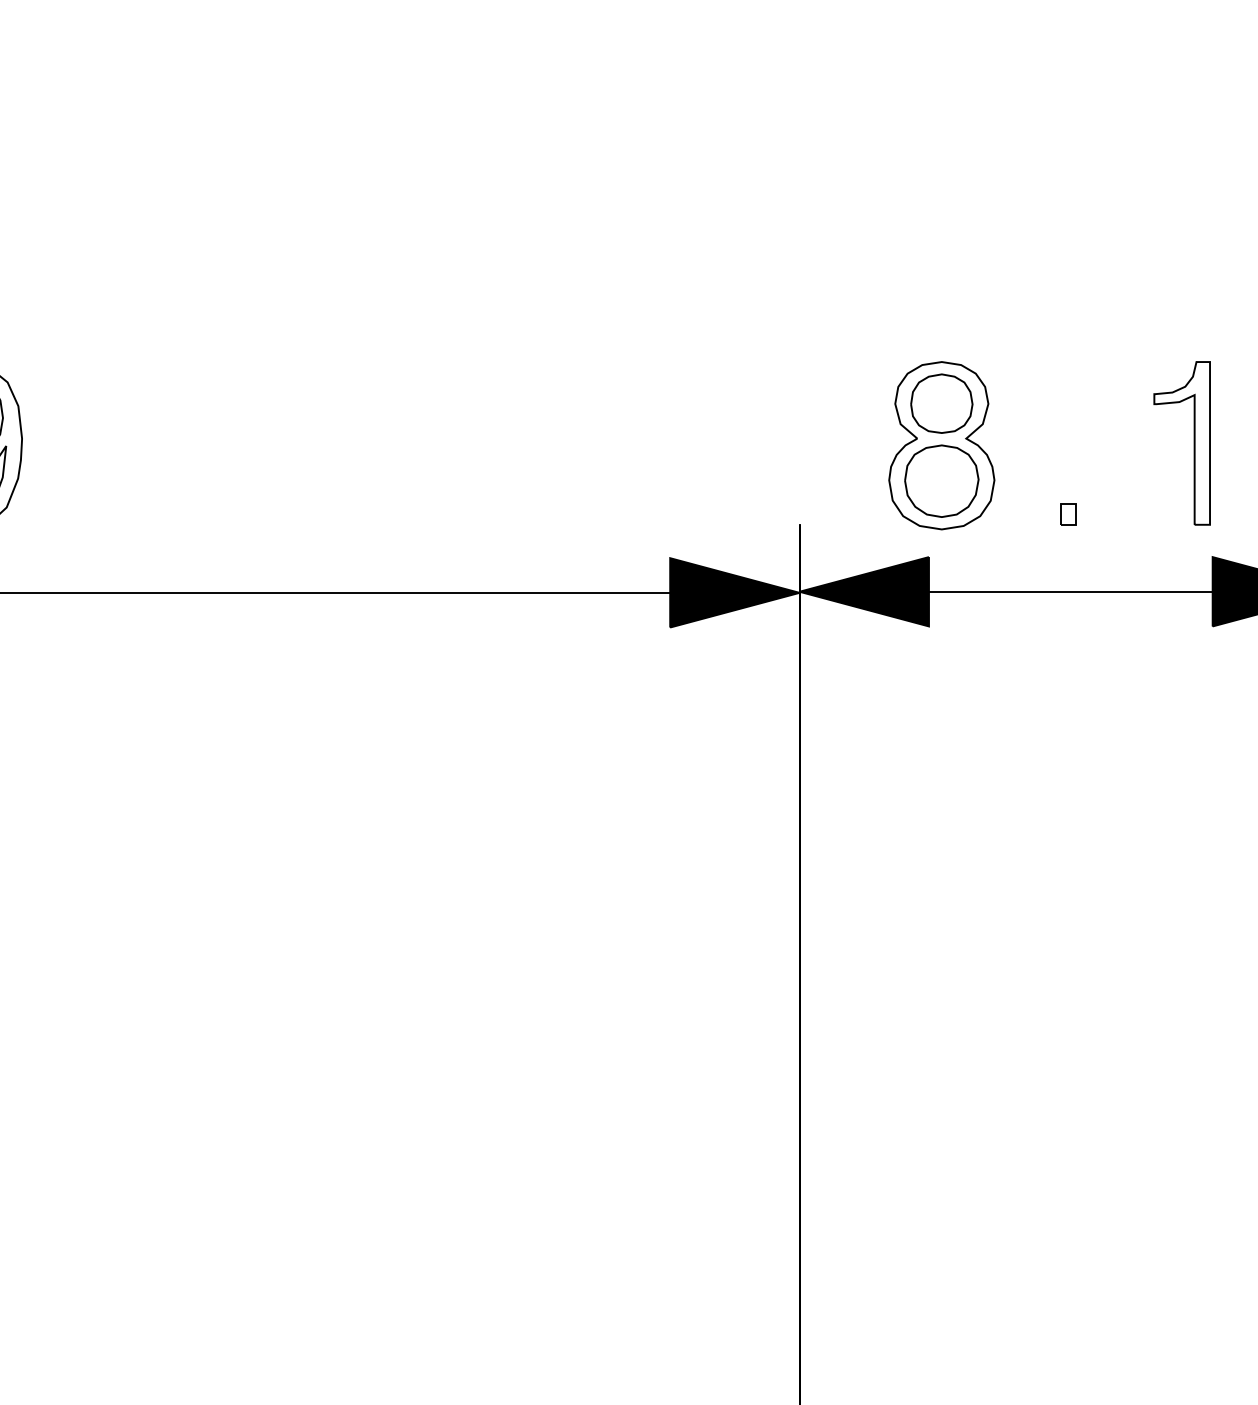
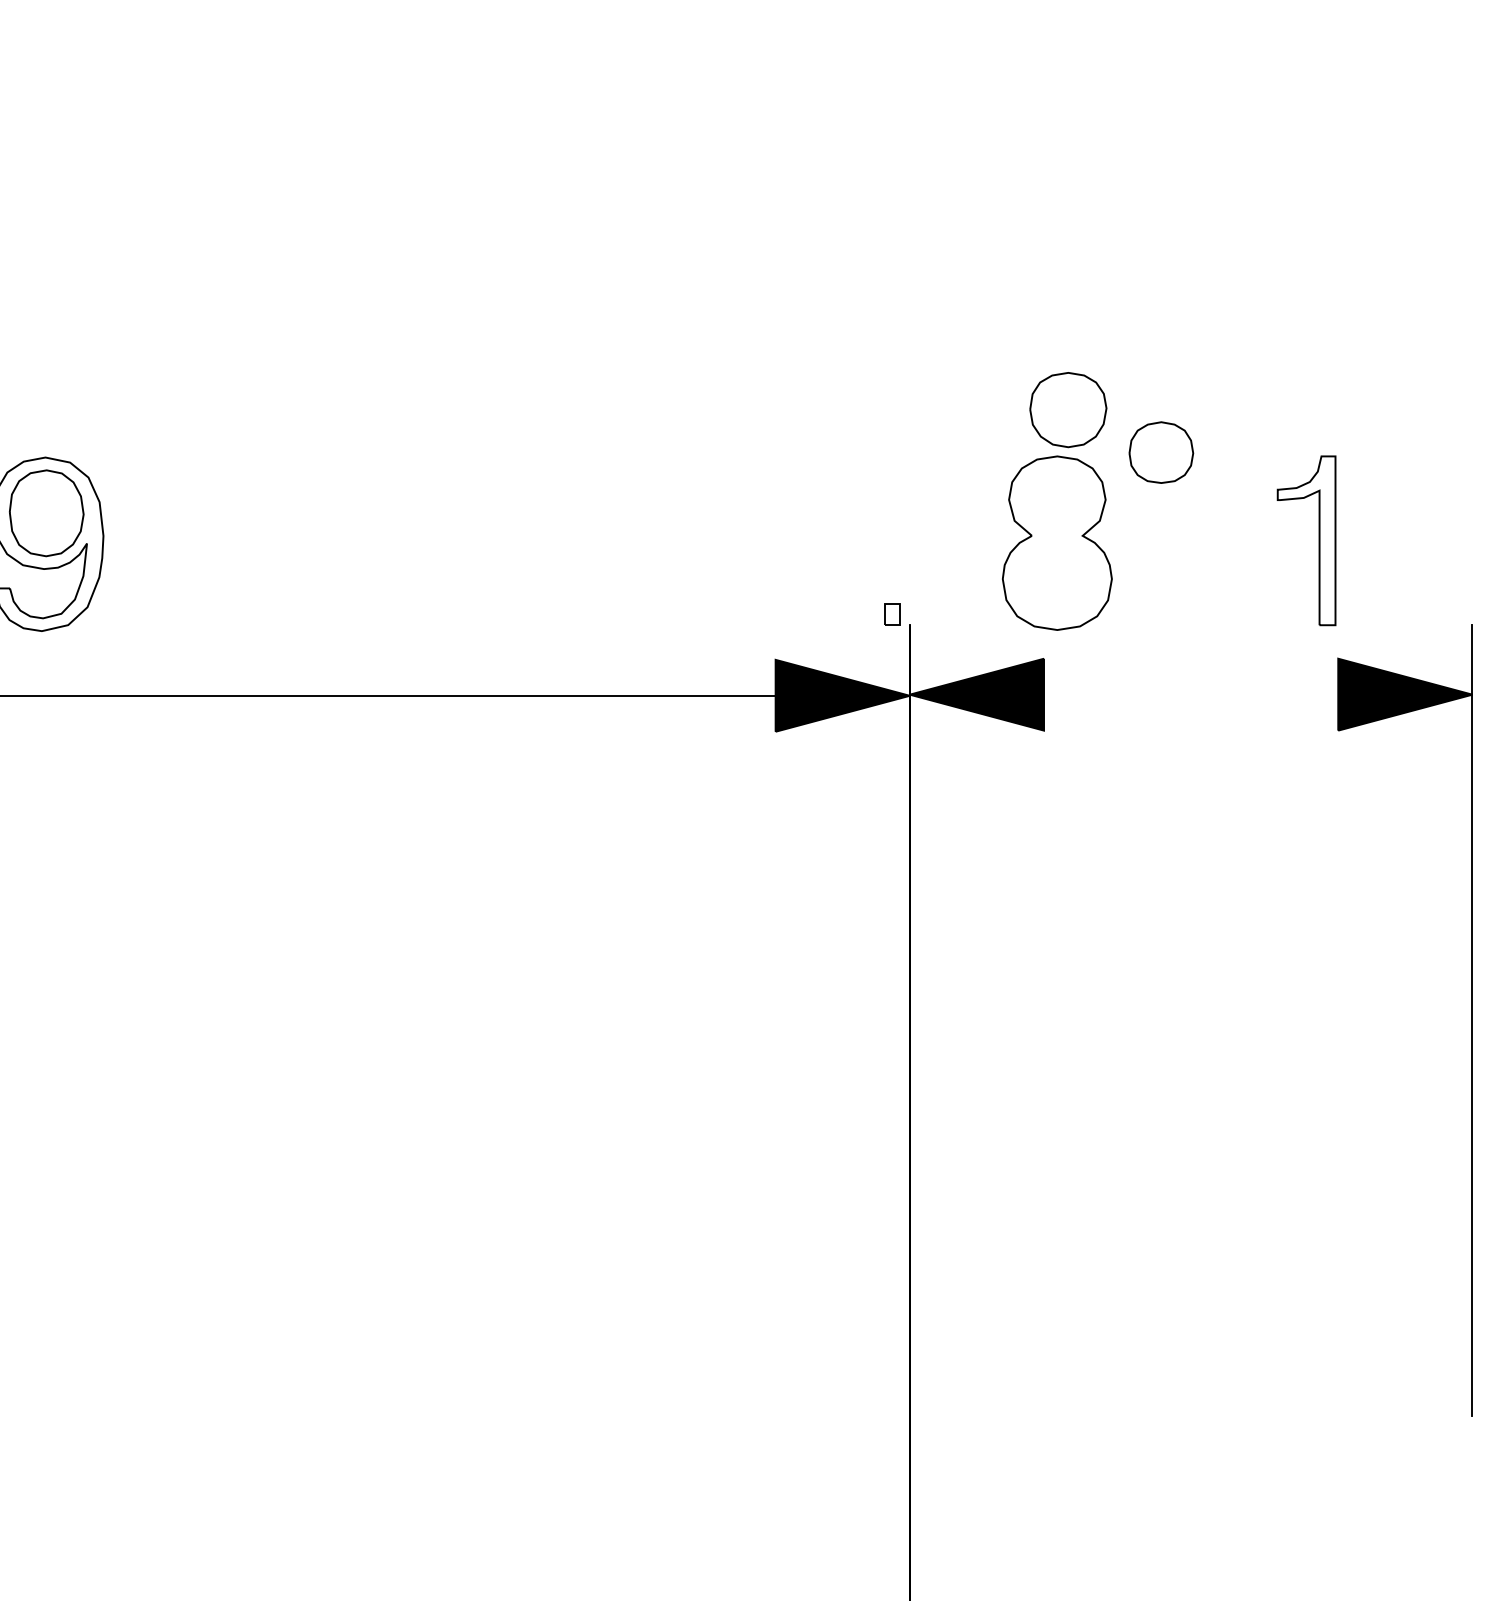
part: (941, 403) -> (1161, 452), moved
part: (941, 481) -> (1068, 410), moved
part: (1068, 514) -> (892, 614), moved
line: (1071, 591) -> (1191, 694), removed

